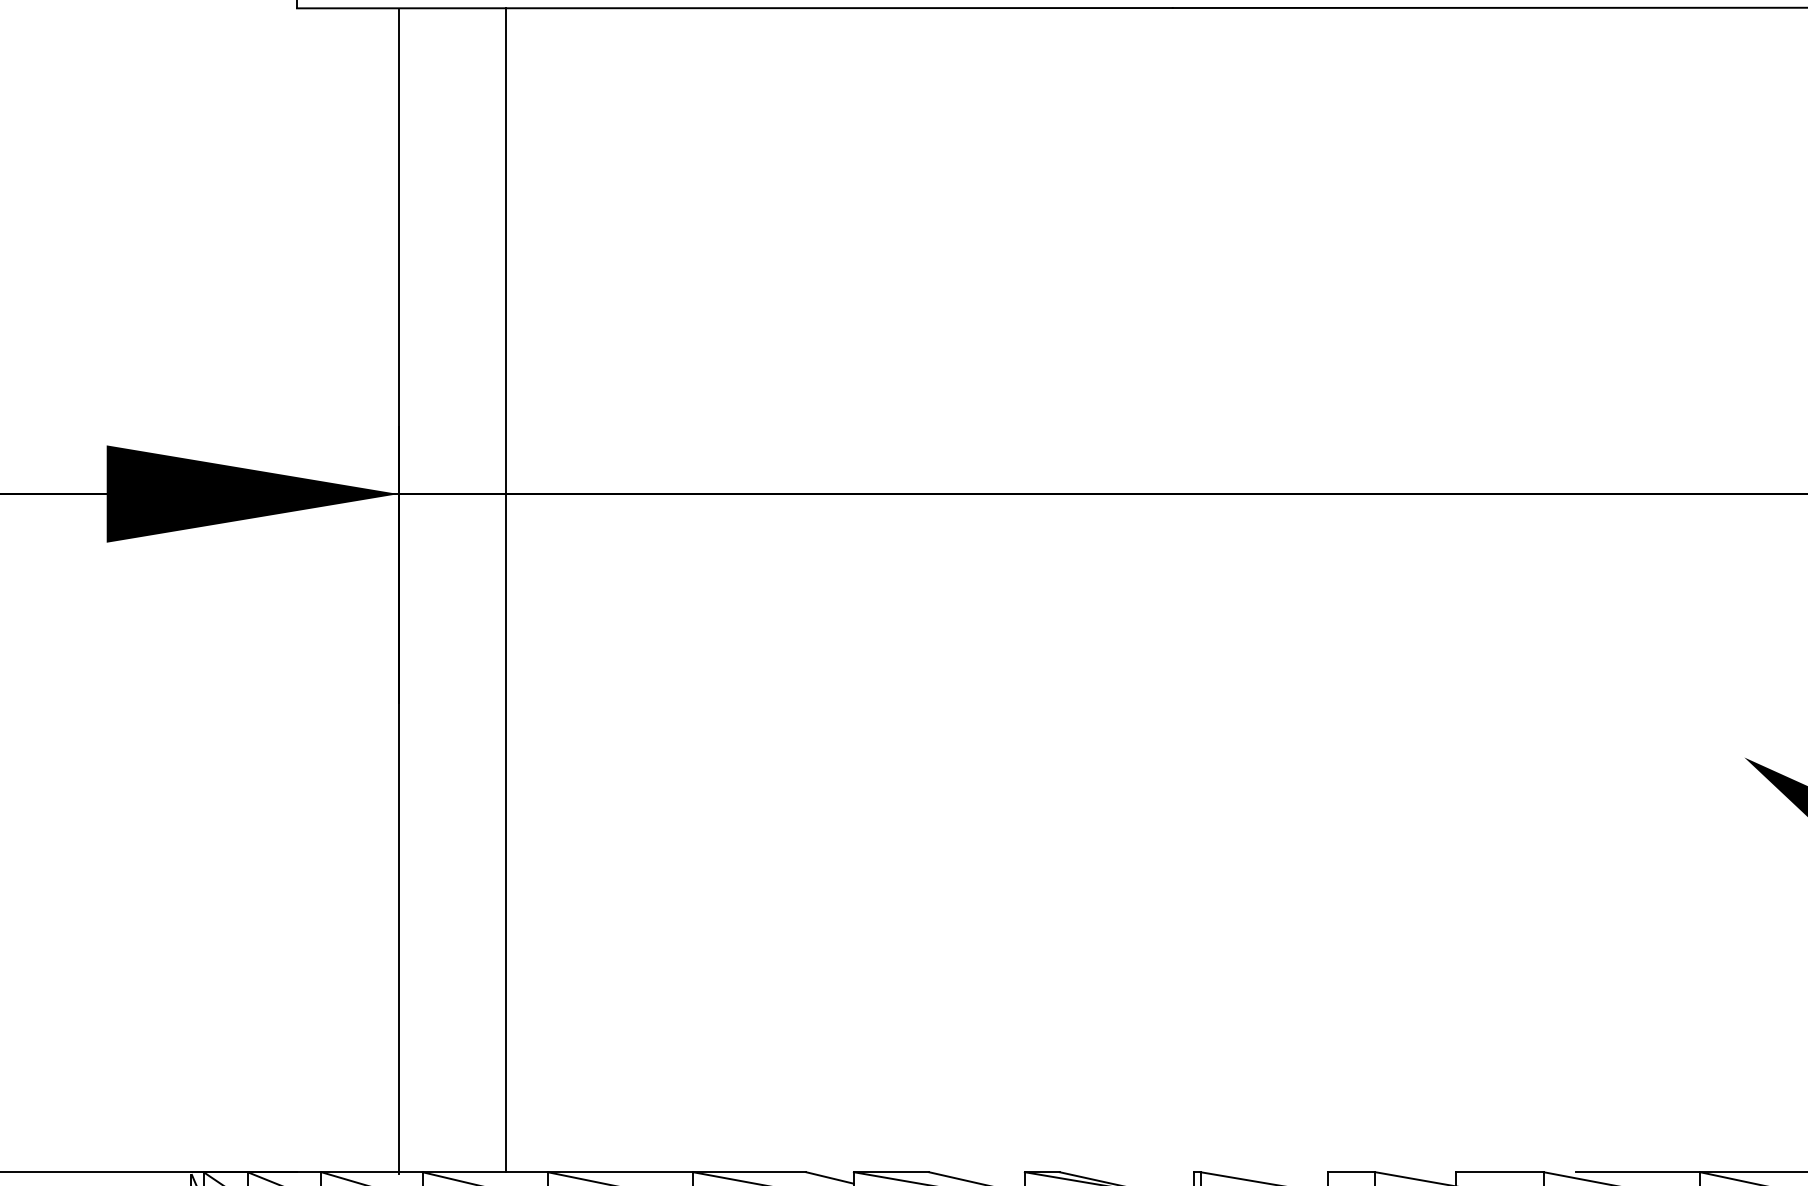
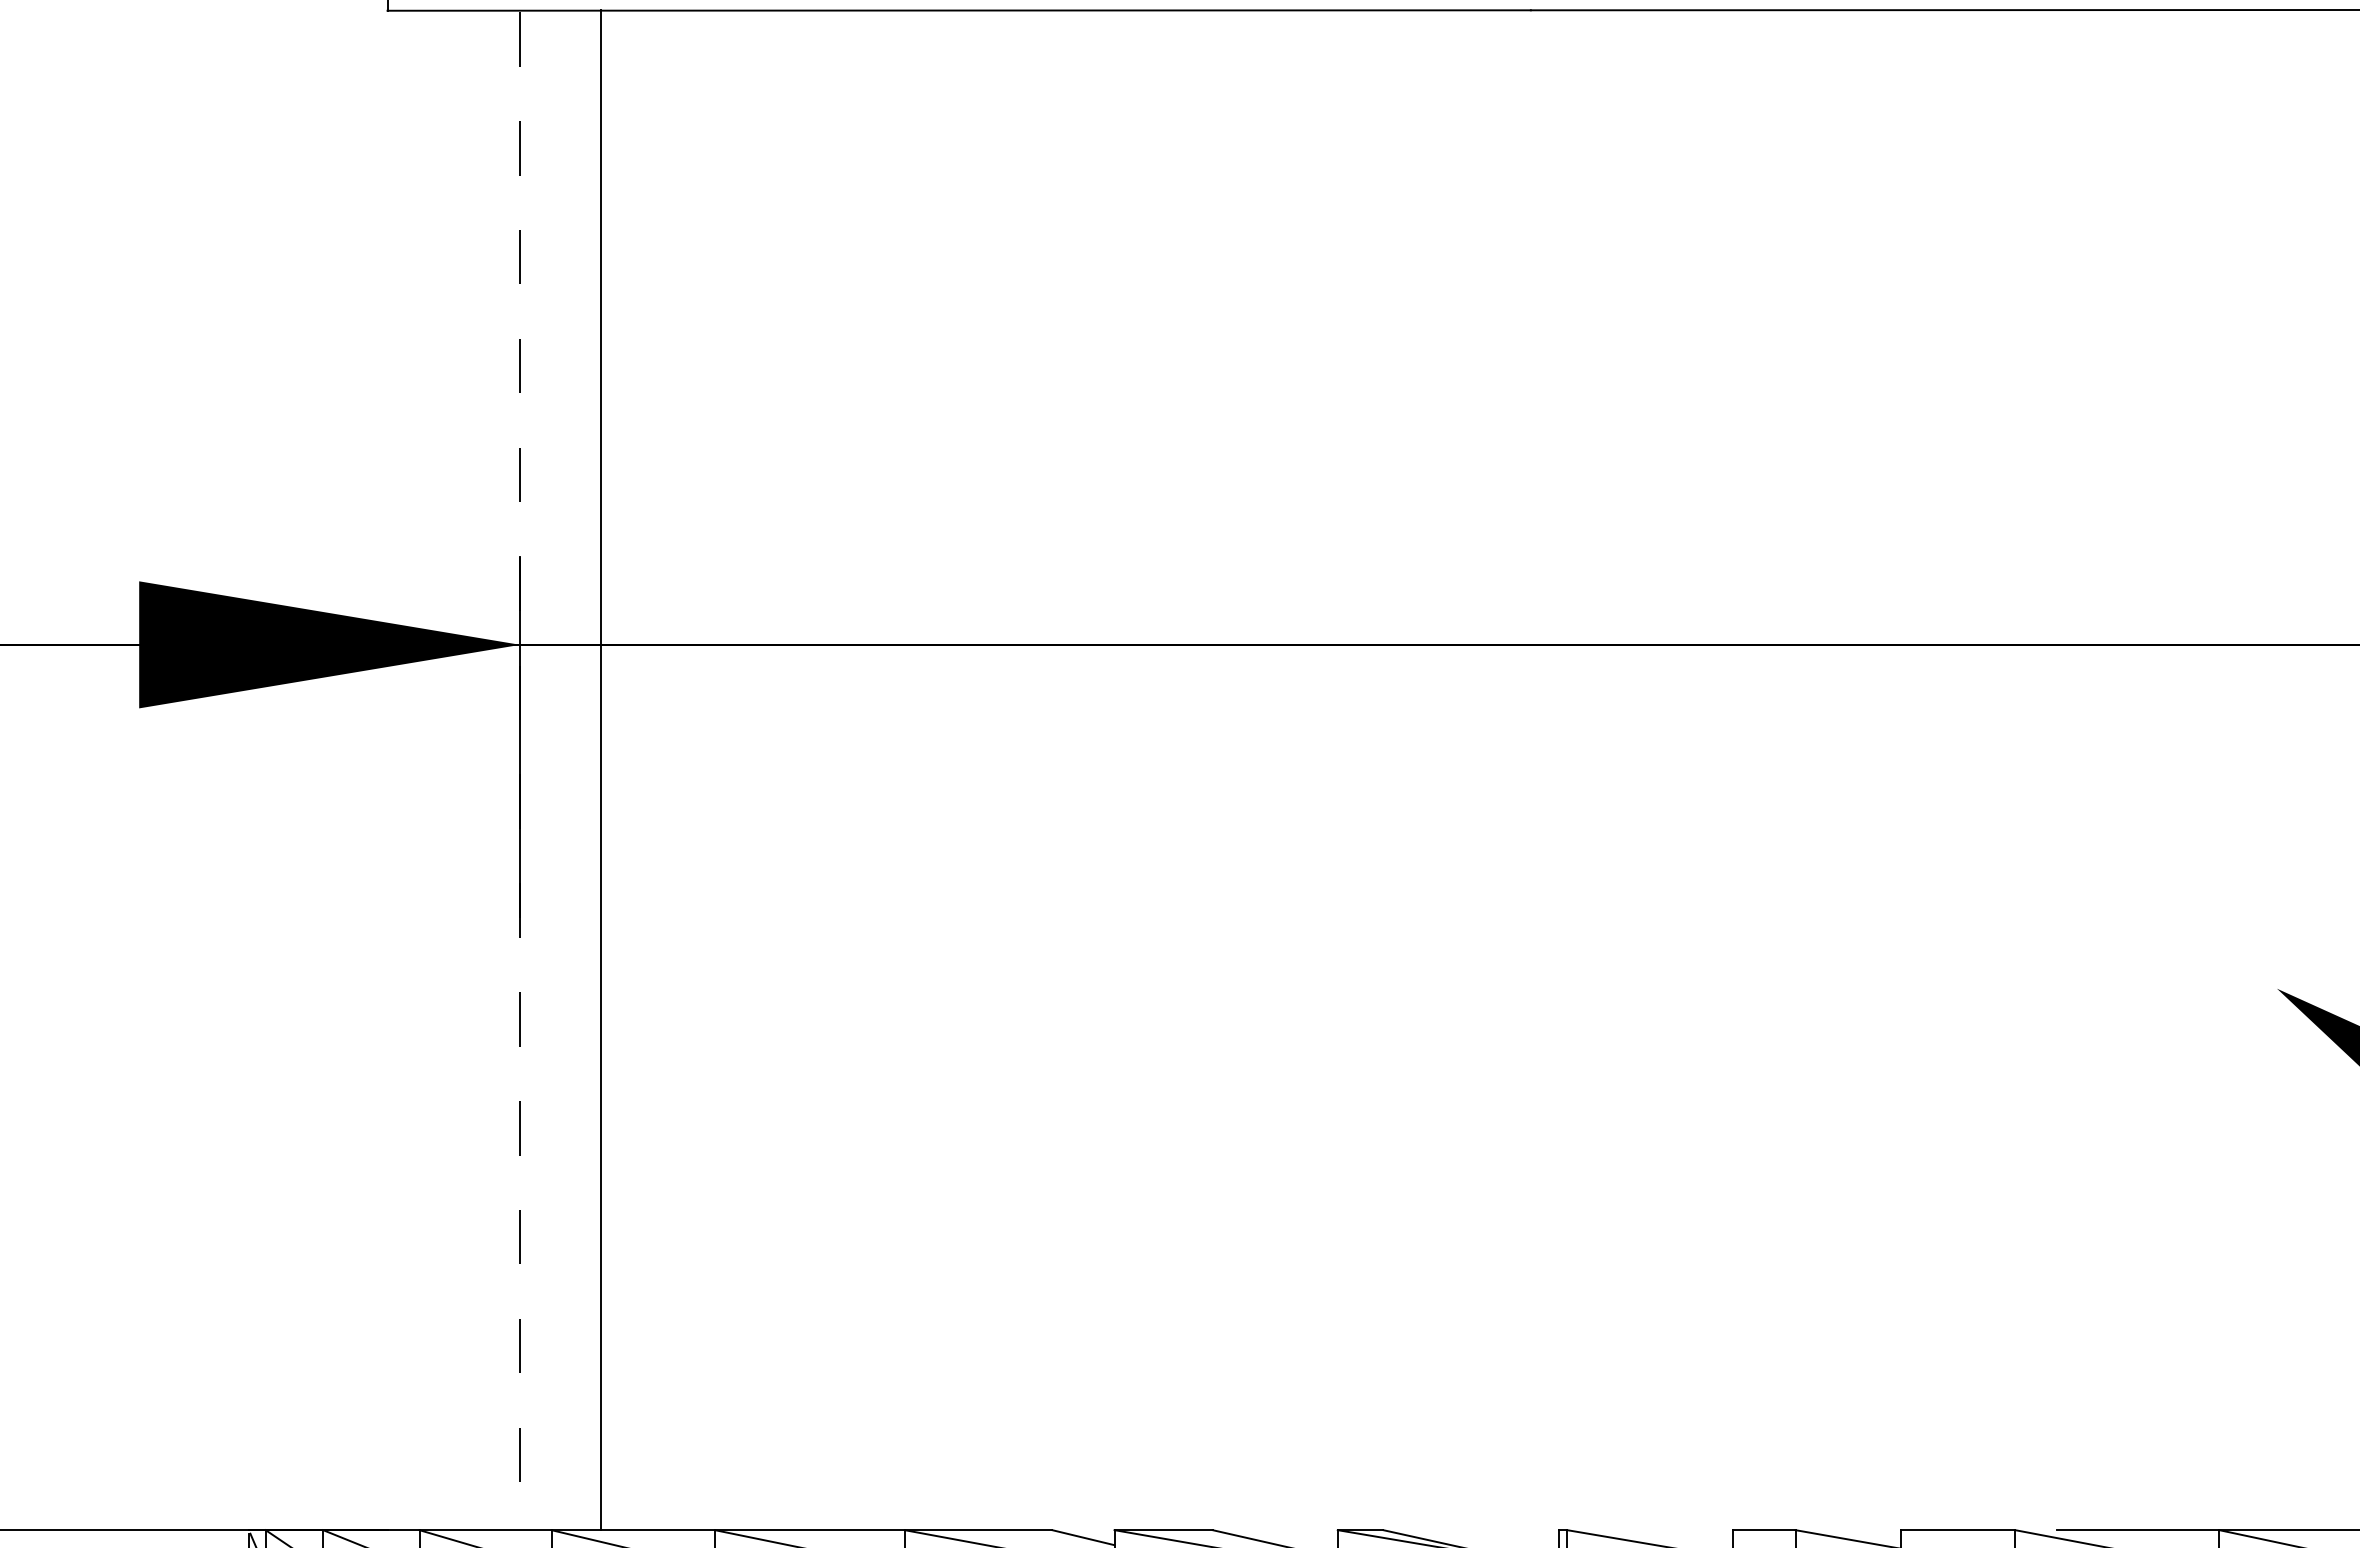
line: (505, 590) -> (600, 770), moved
line: (398, 591) -> (520, 772), solid -> dashed

